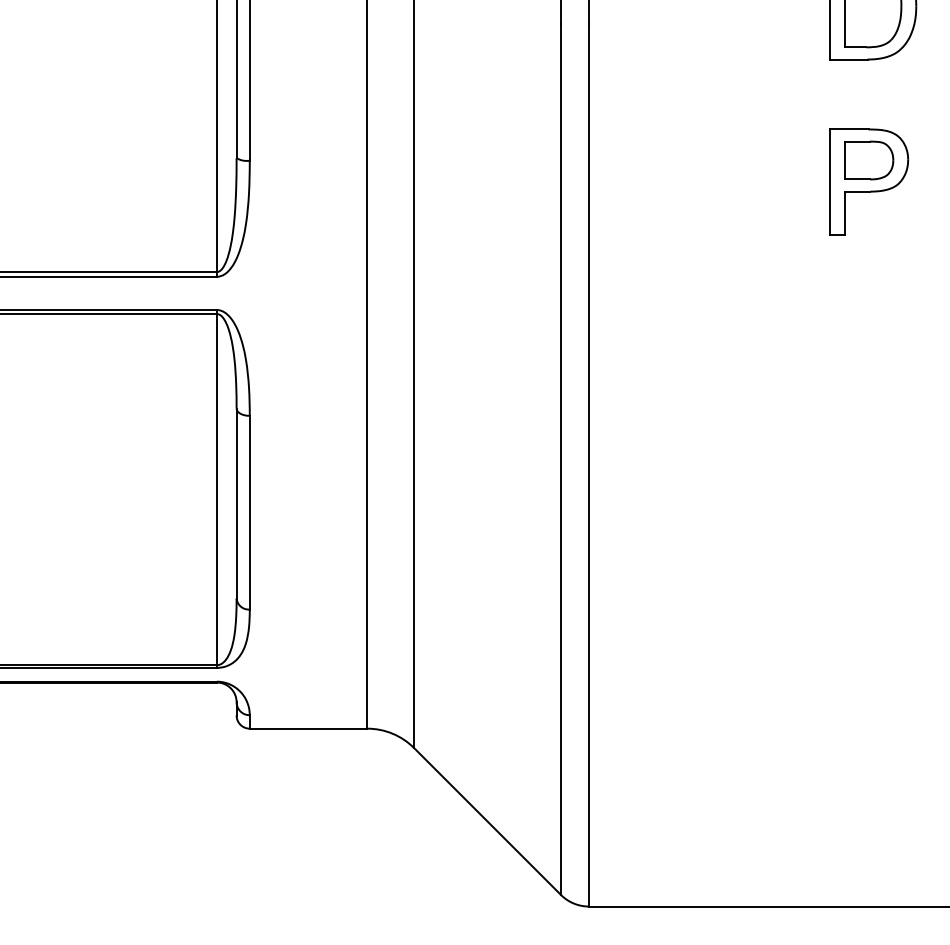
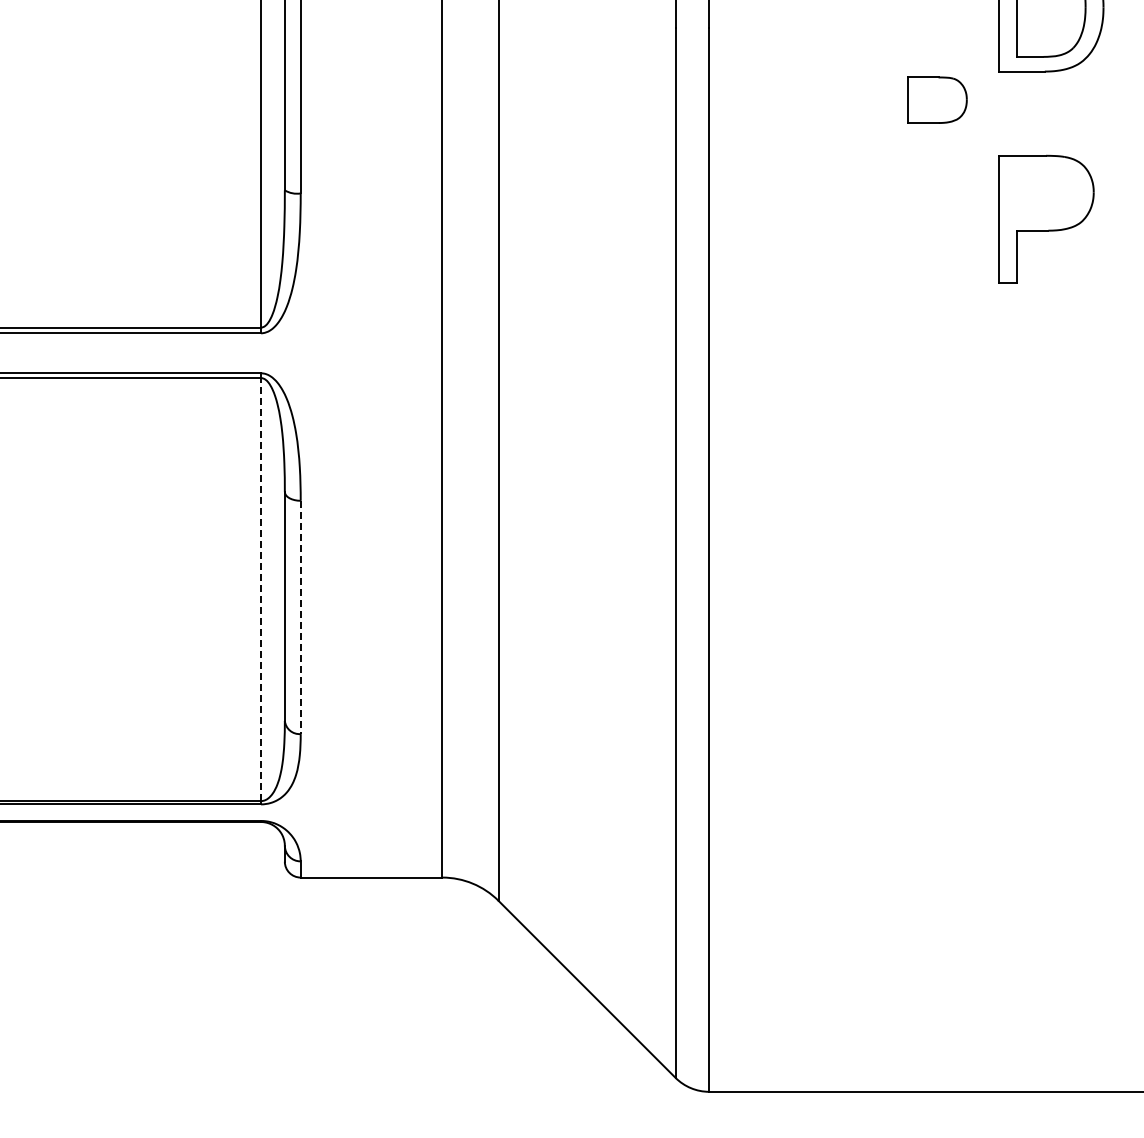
part: (868, 159) -> (937, 99), moved
line: (217, 489) -> (261, 589), solid -> dashed
line: (249, 512) -> (300, 617), solid -> dashed

